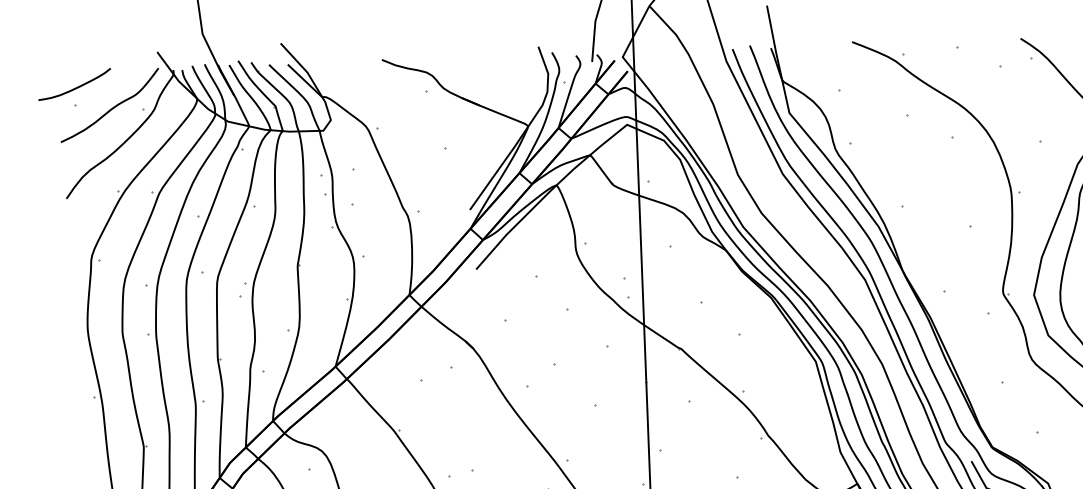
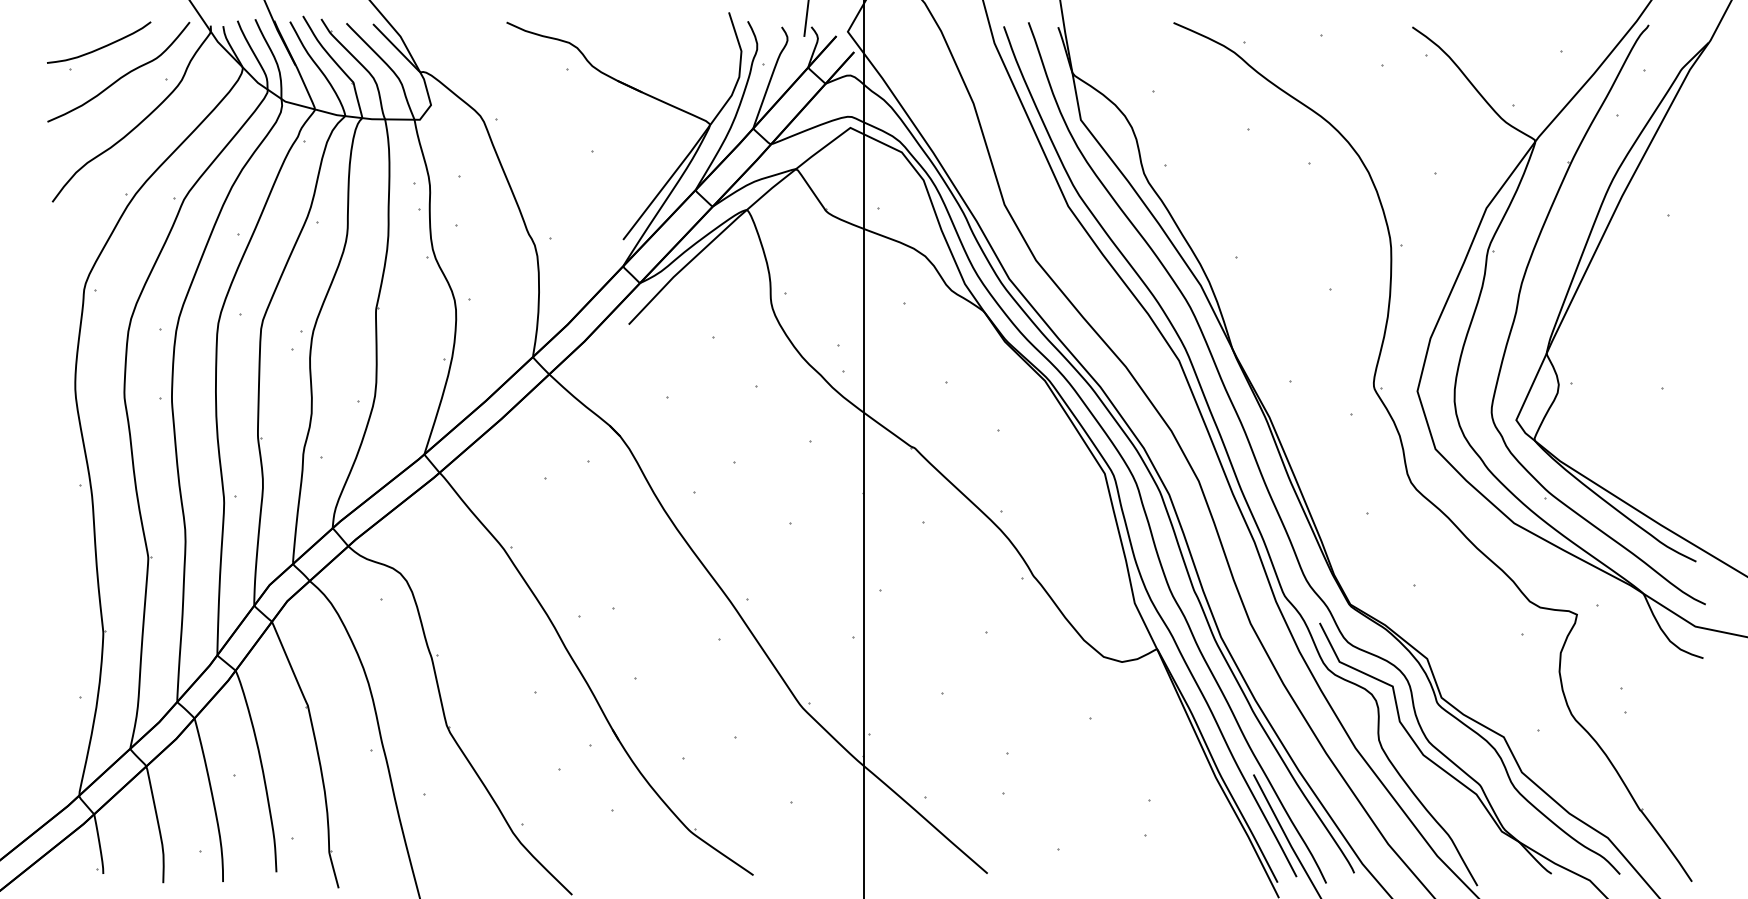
curve: (77, 87) -> (102, 46), moved

